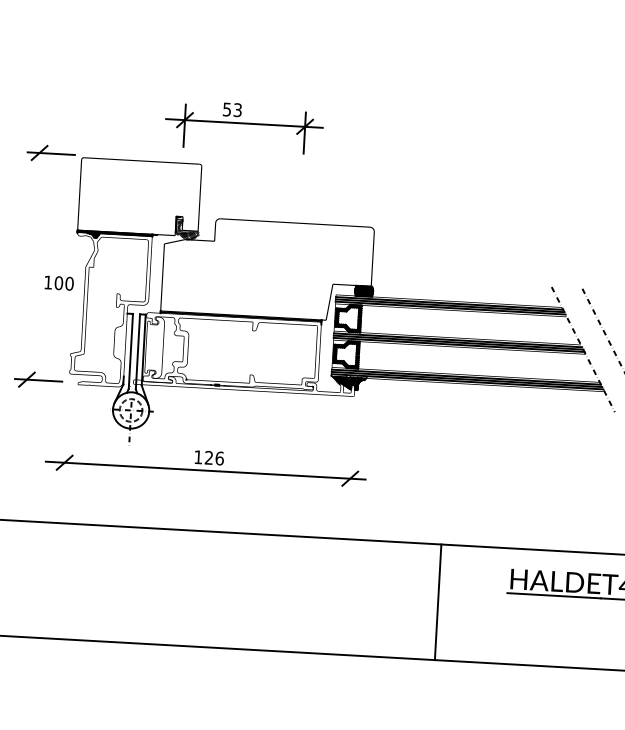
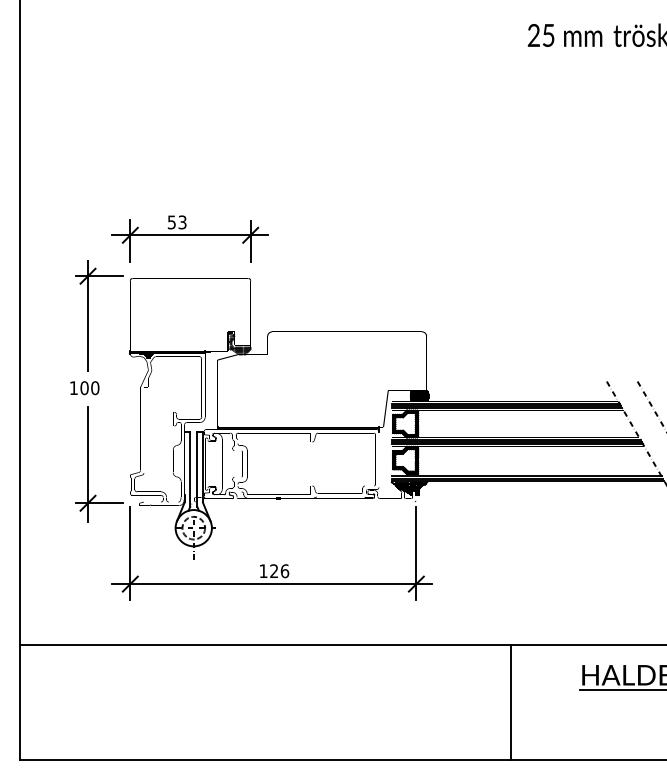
part: (243, 126) -> (189, 238), moved
line: (37, 192) -> (88, 315), added
text: (58, 283) -> (84, 388), moved
line: (29, 340) -> (88, 464), added
line: (66, 432) -> (130, 553), added
line: (352, 448) -> (416, 553), added

